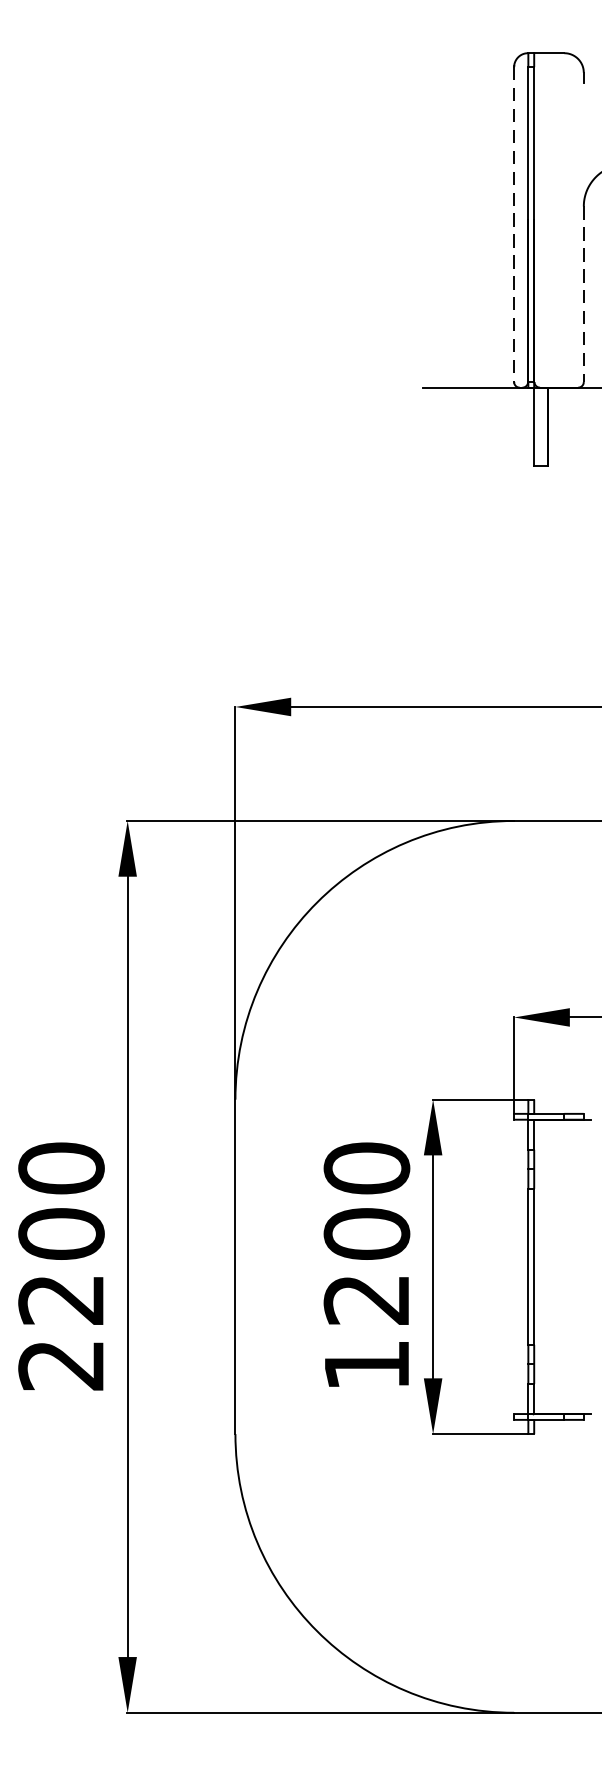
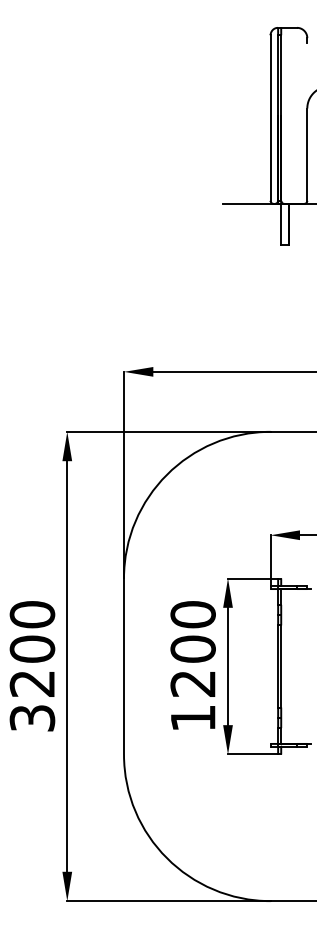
line: (513, 225) -> (270, 118), dashed -> solid
line: (584, 295) -> (307, 155), dashed -> solid
text: (61, 1365) -> (32, 718), 2200 -> 3200

